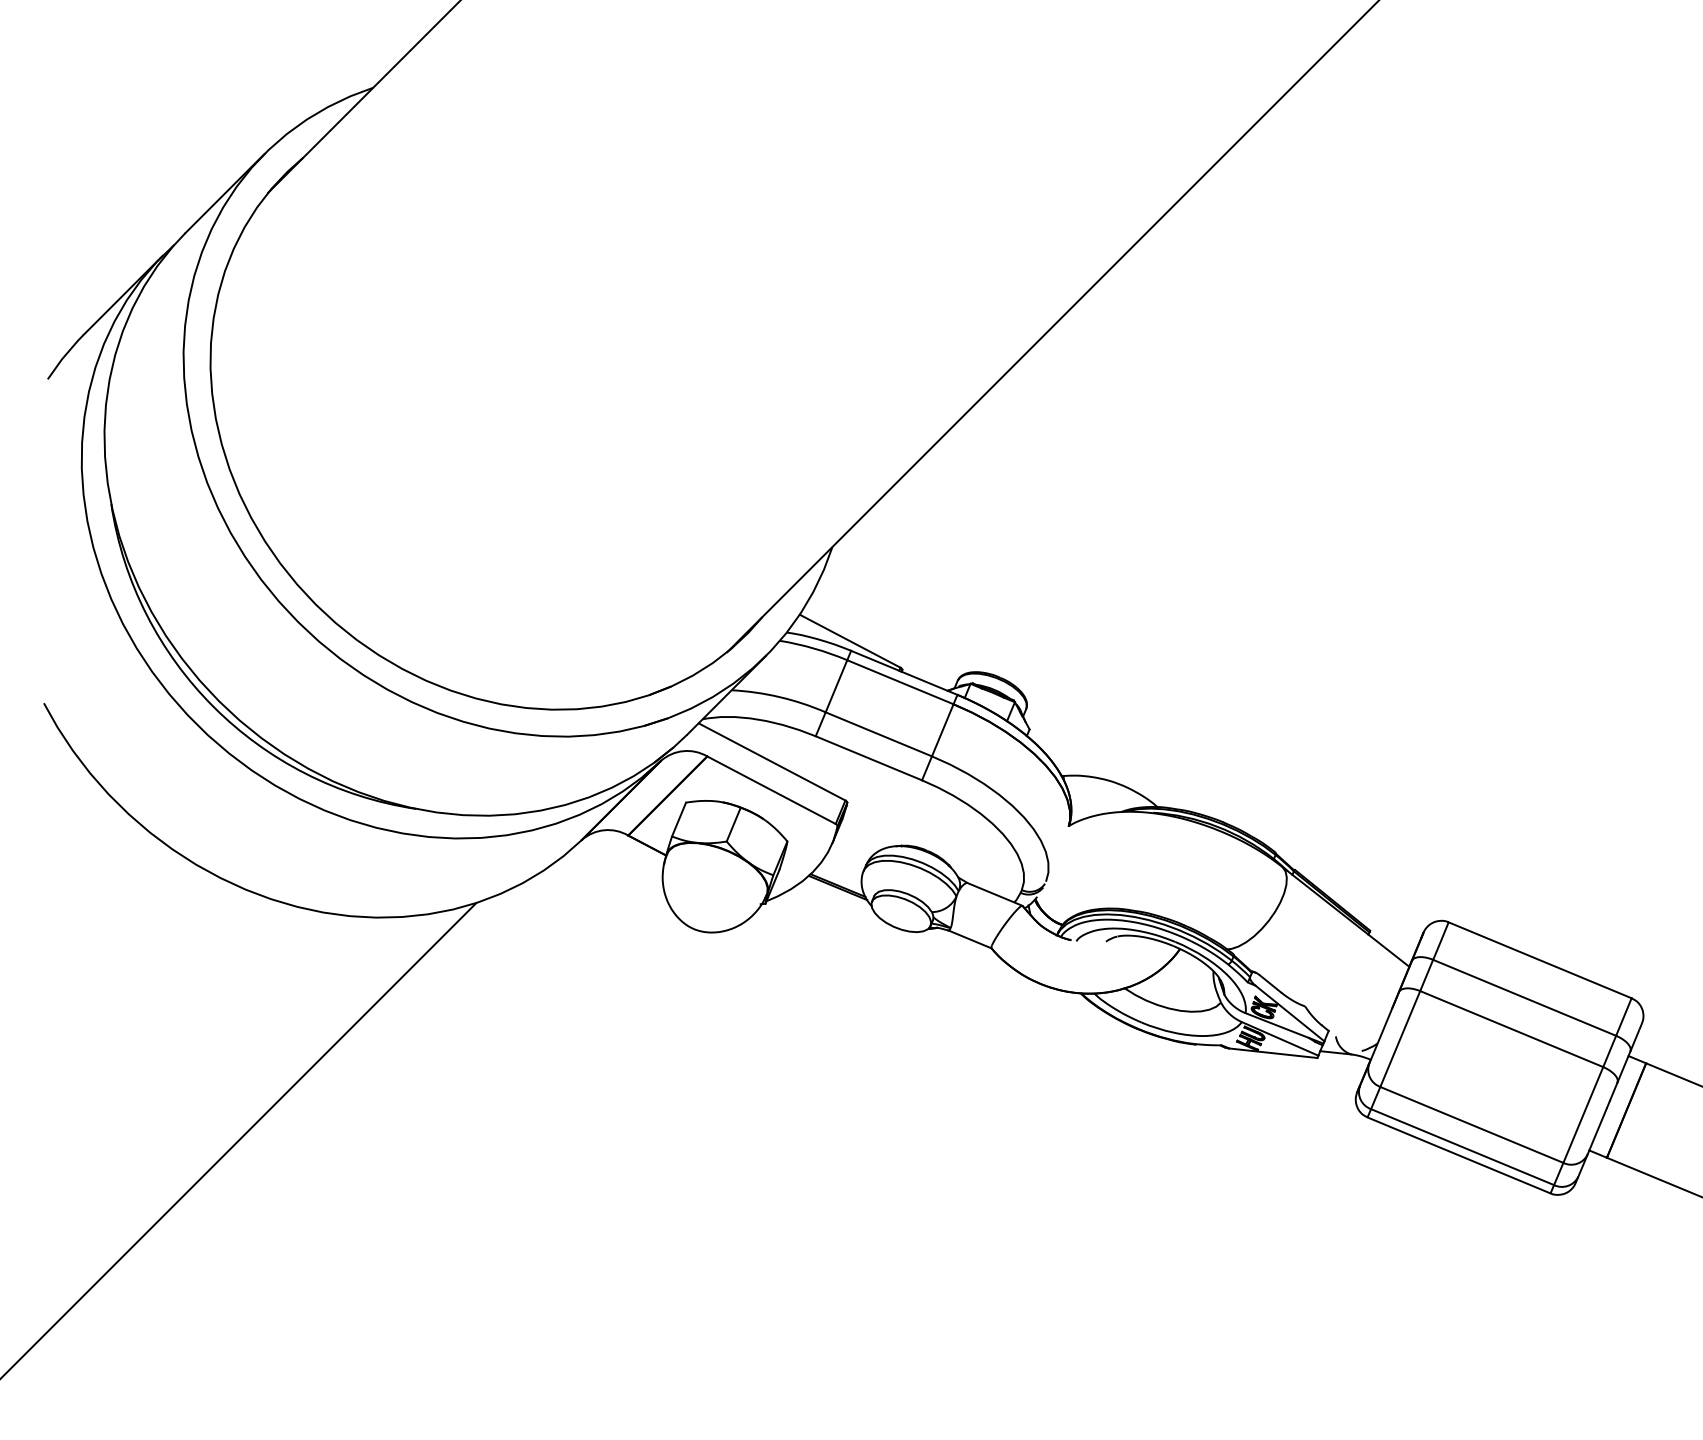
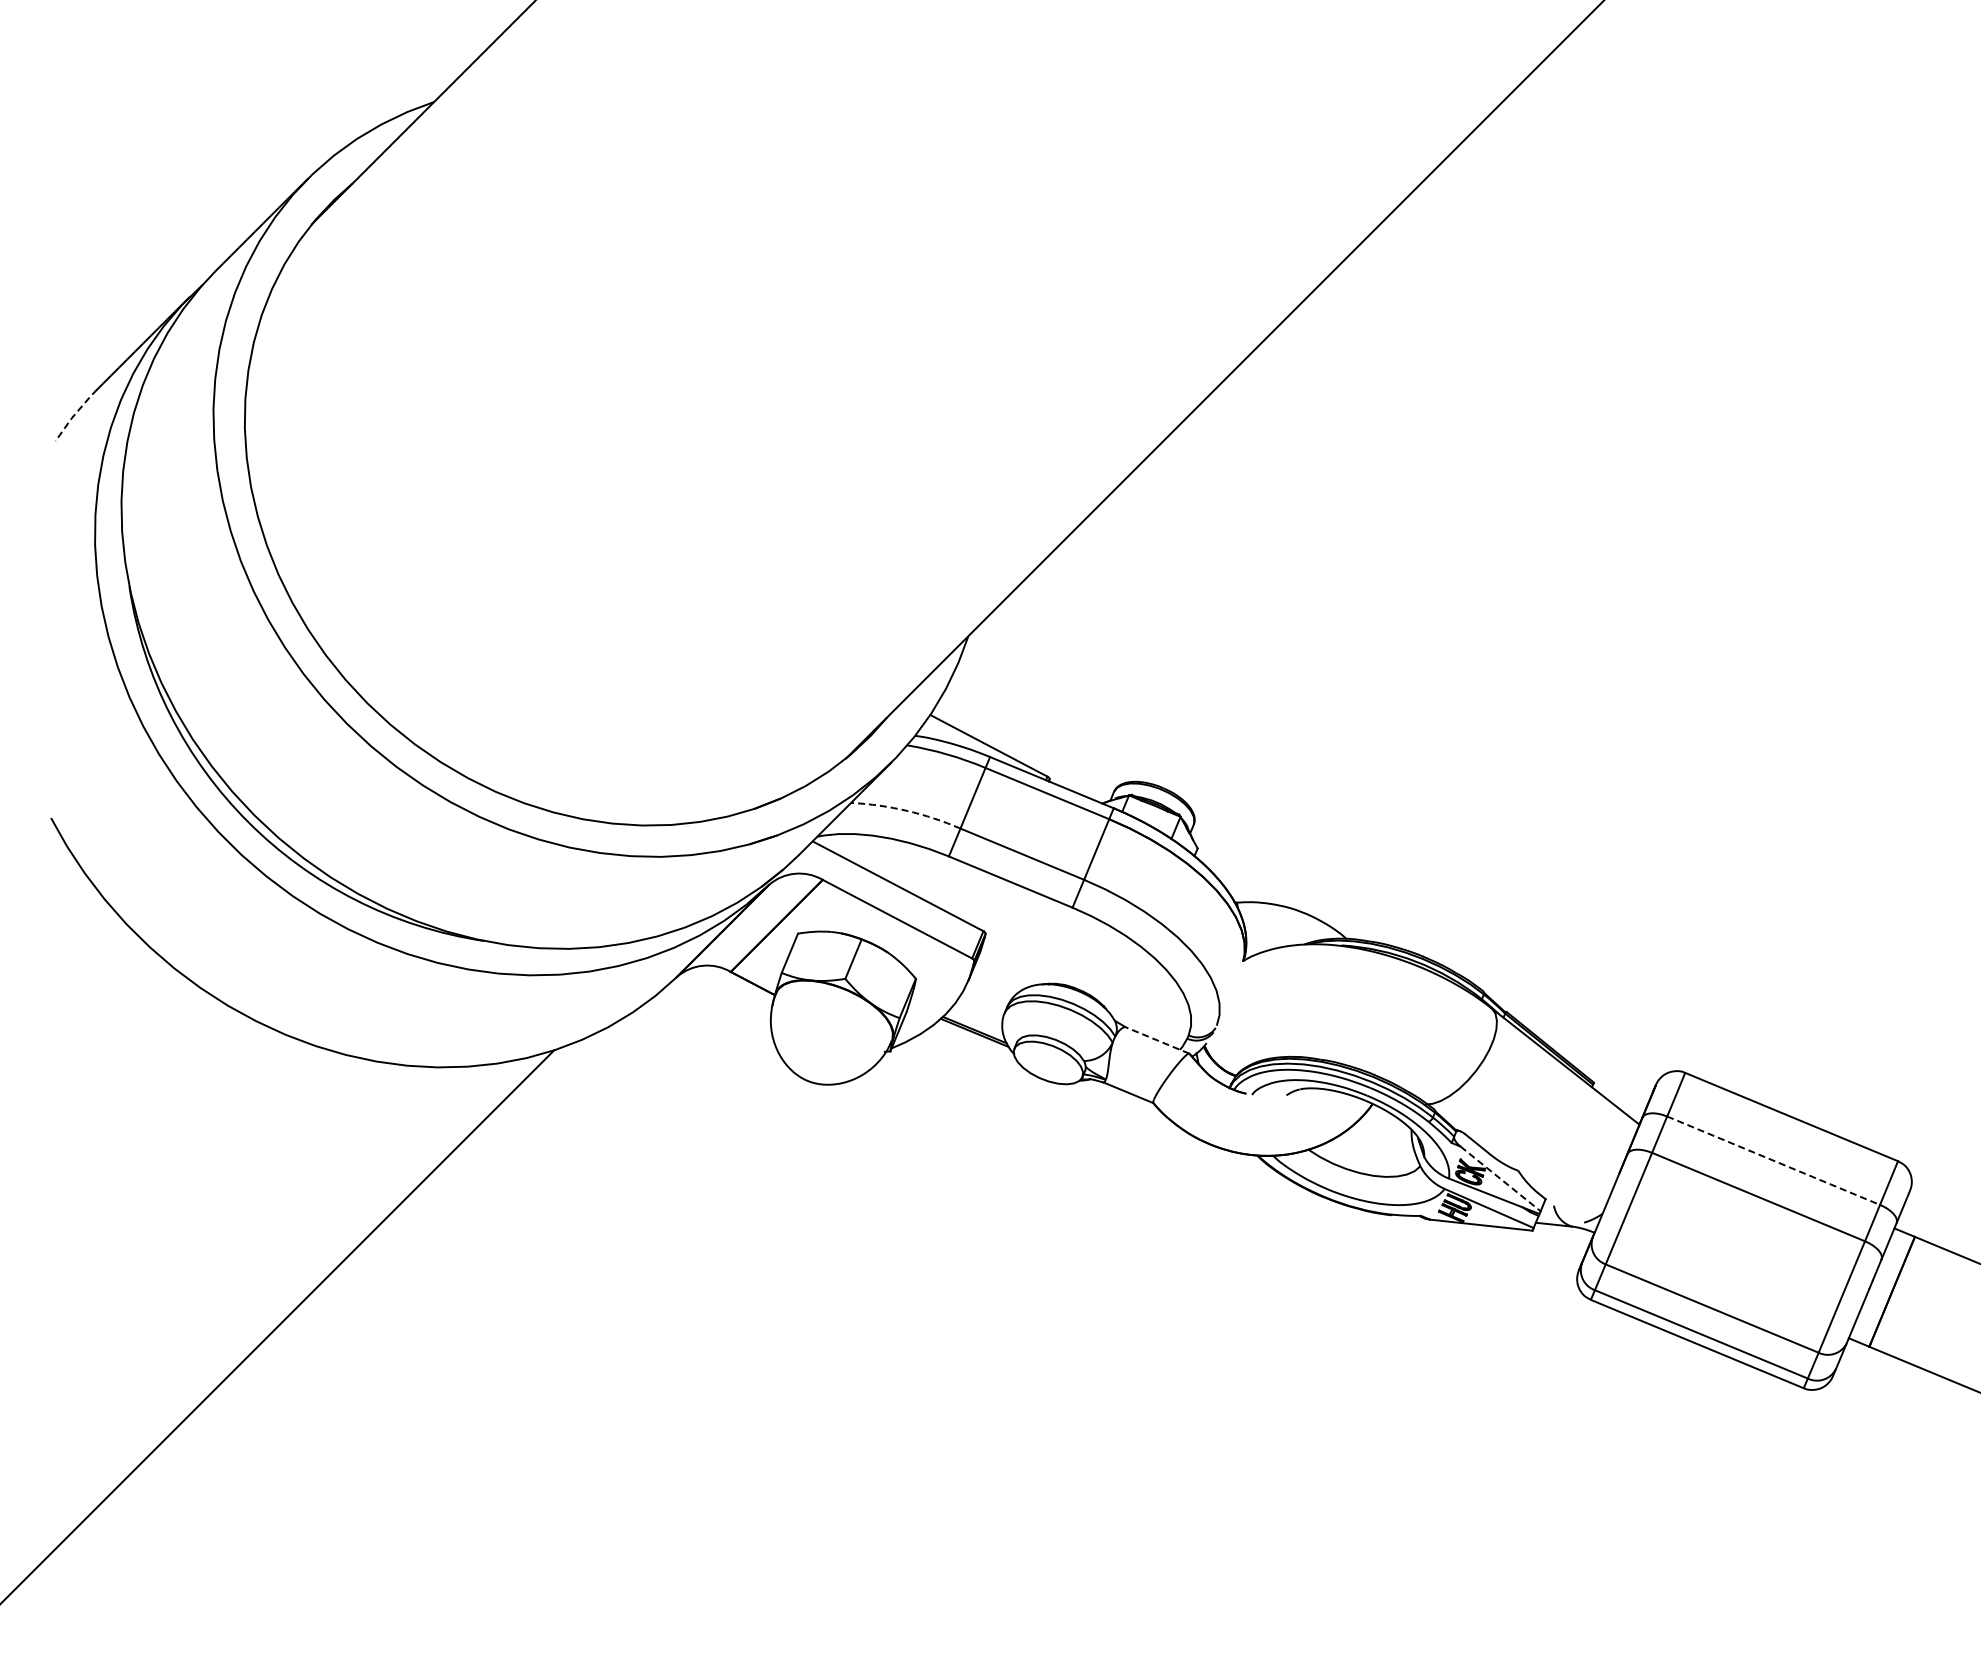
line: (64, 356) -> (75, 414), solid -> dashed
arc: (779, 696) -> (906, 810), solid -> dashed
line: (995, 894) -> (1157, 1040), solid -> dashed
line: (1525, 997) -> (1774, 1160), solid -> dashed
line: (1290, 1013) -> (1501, 1179), solid -> dashed

